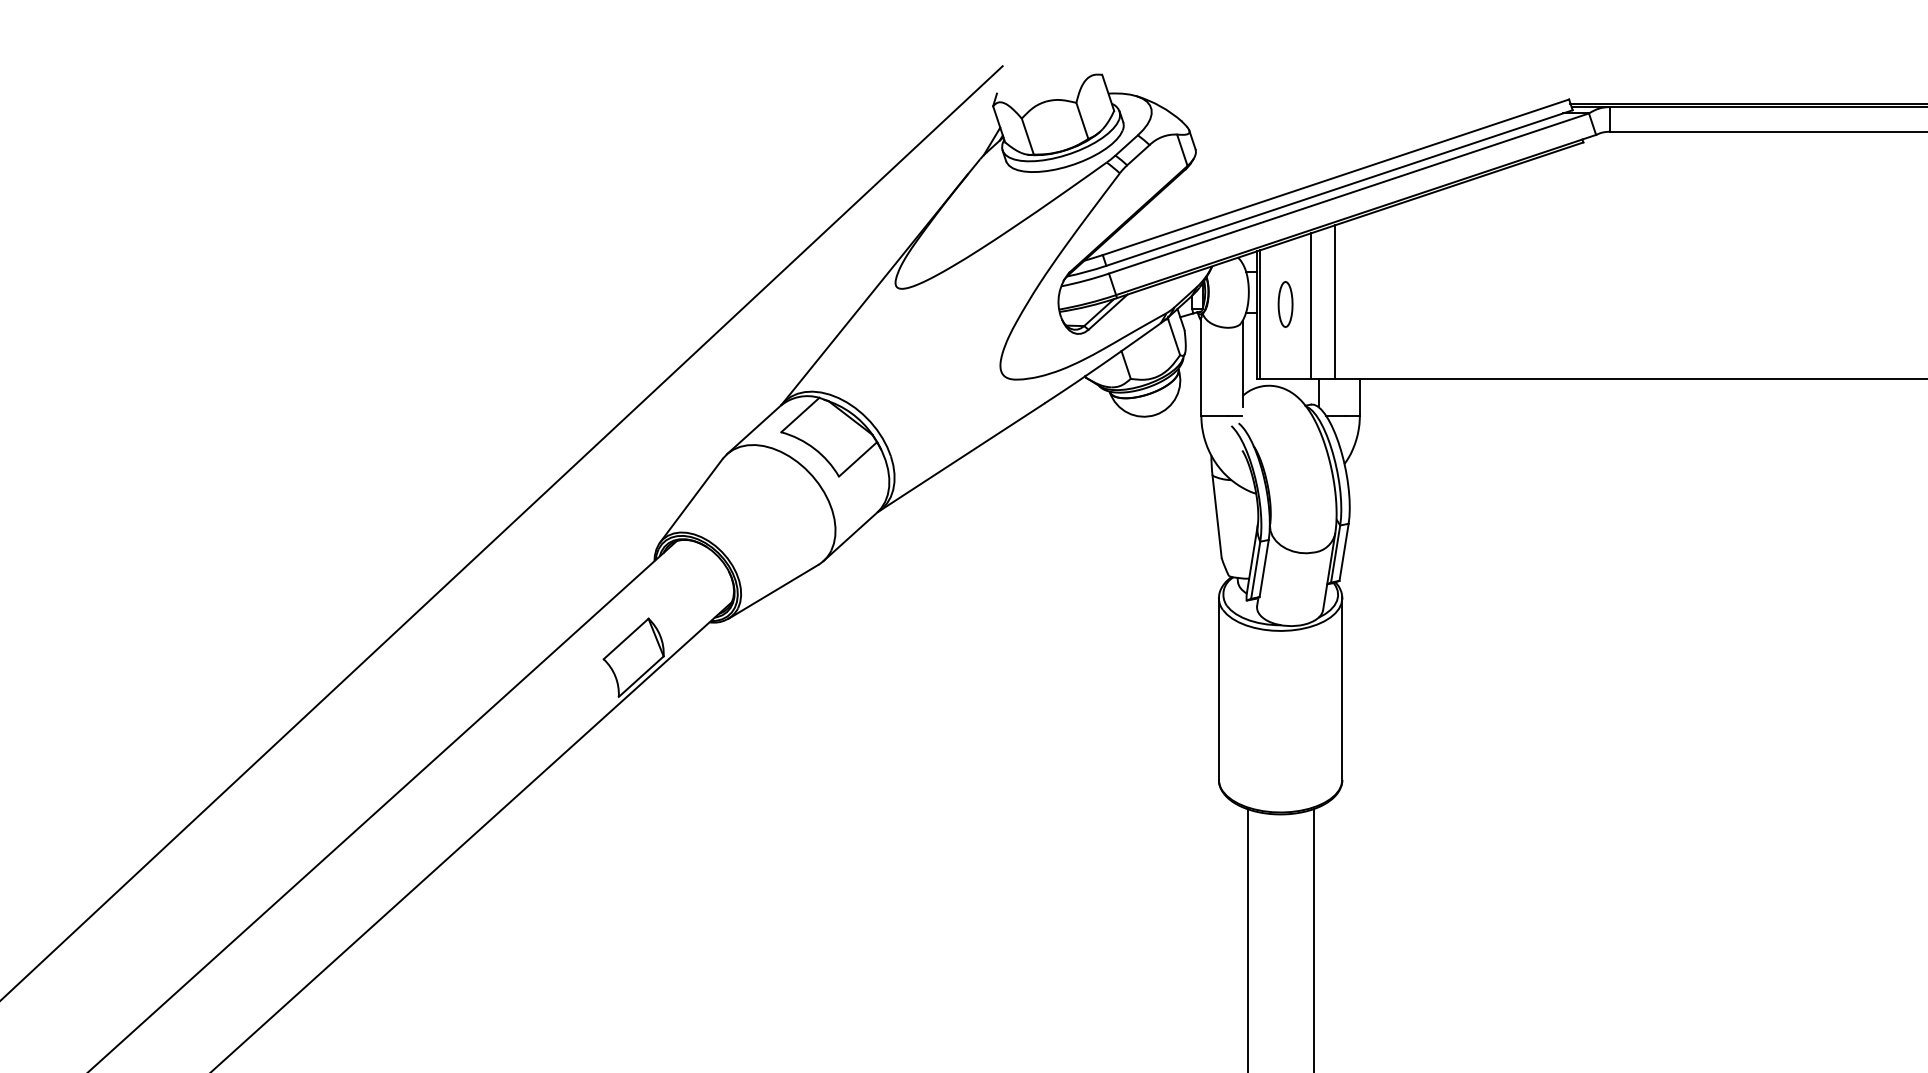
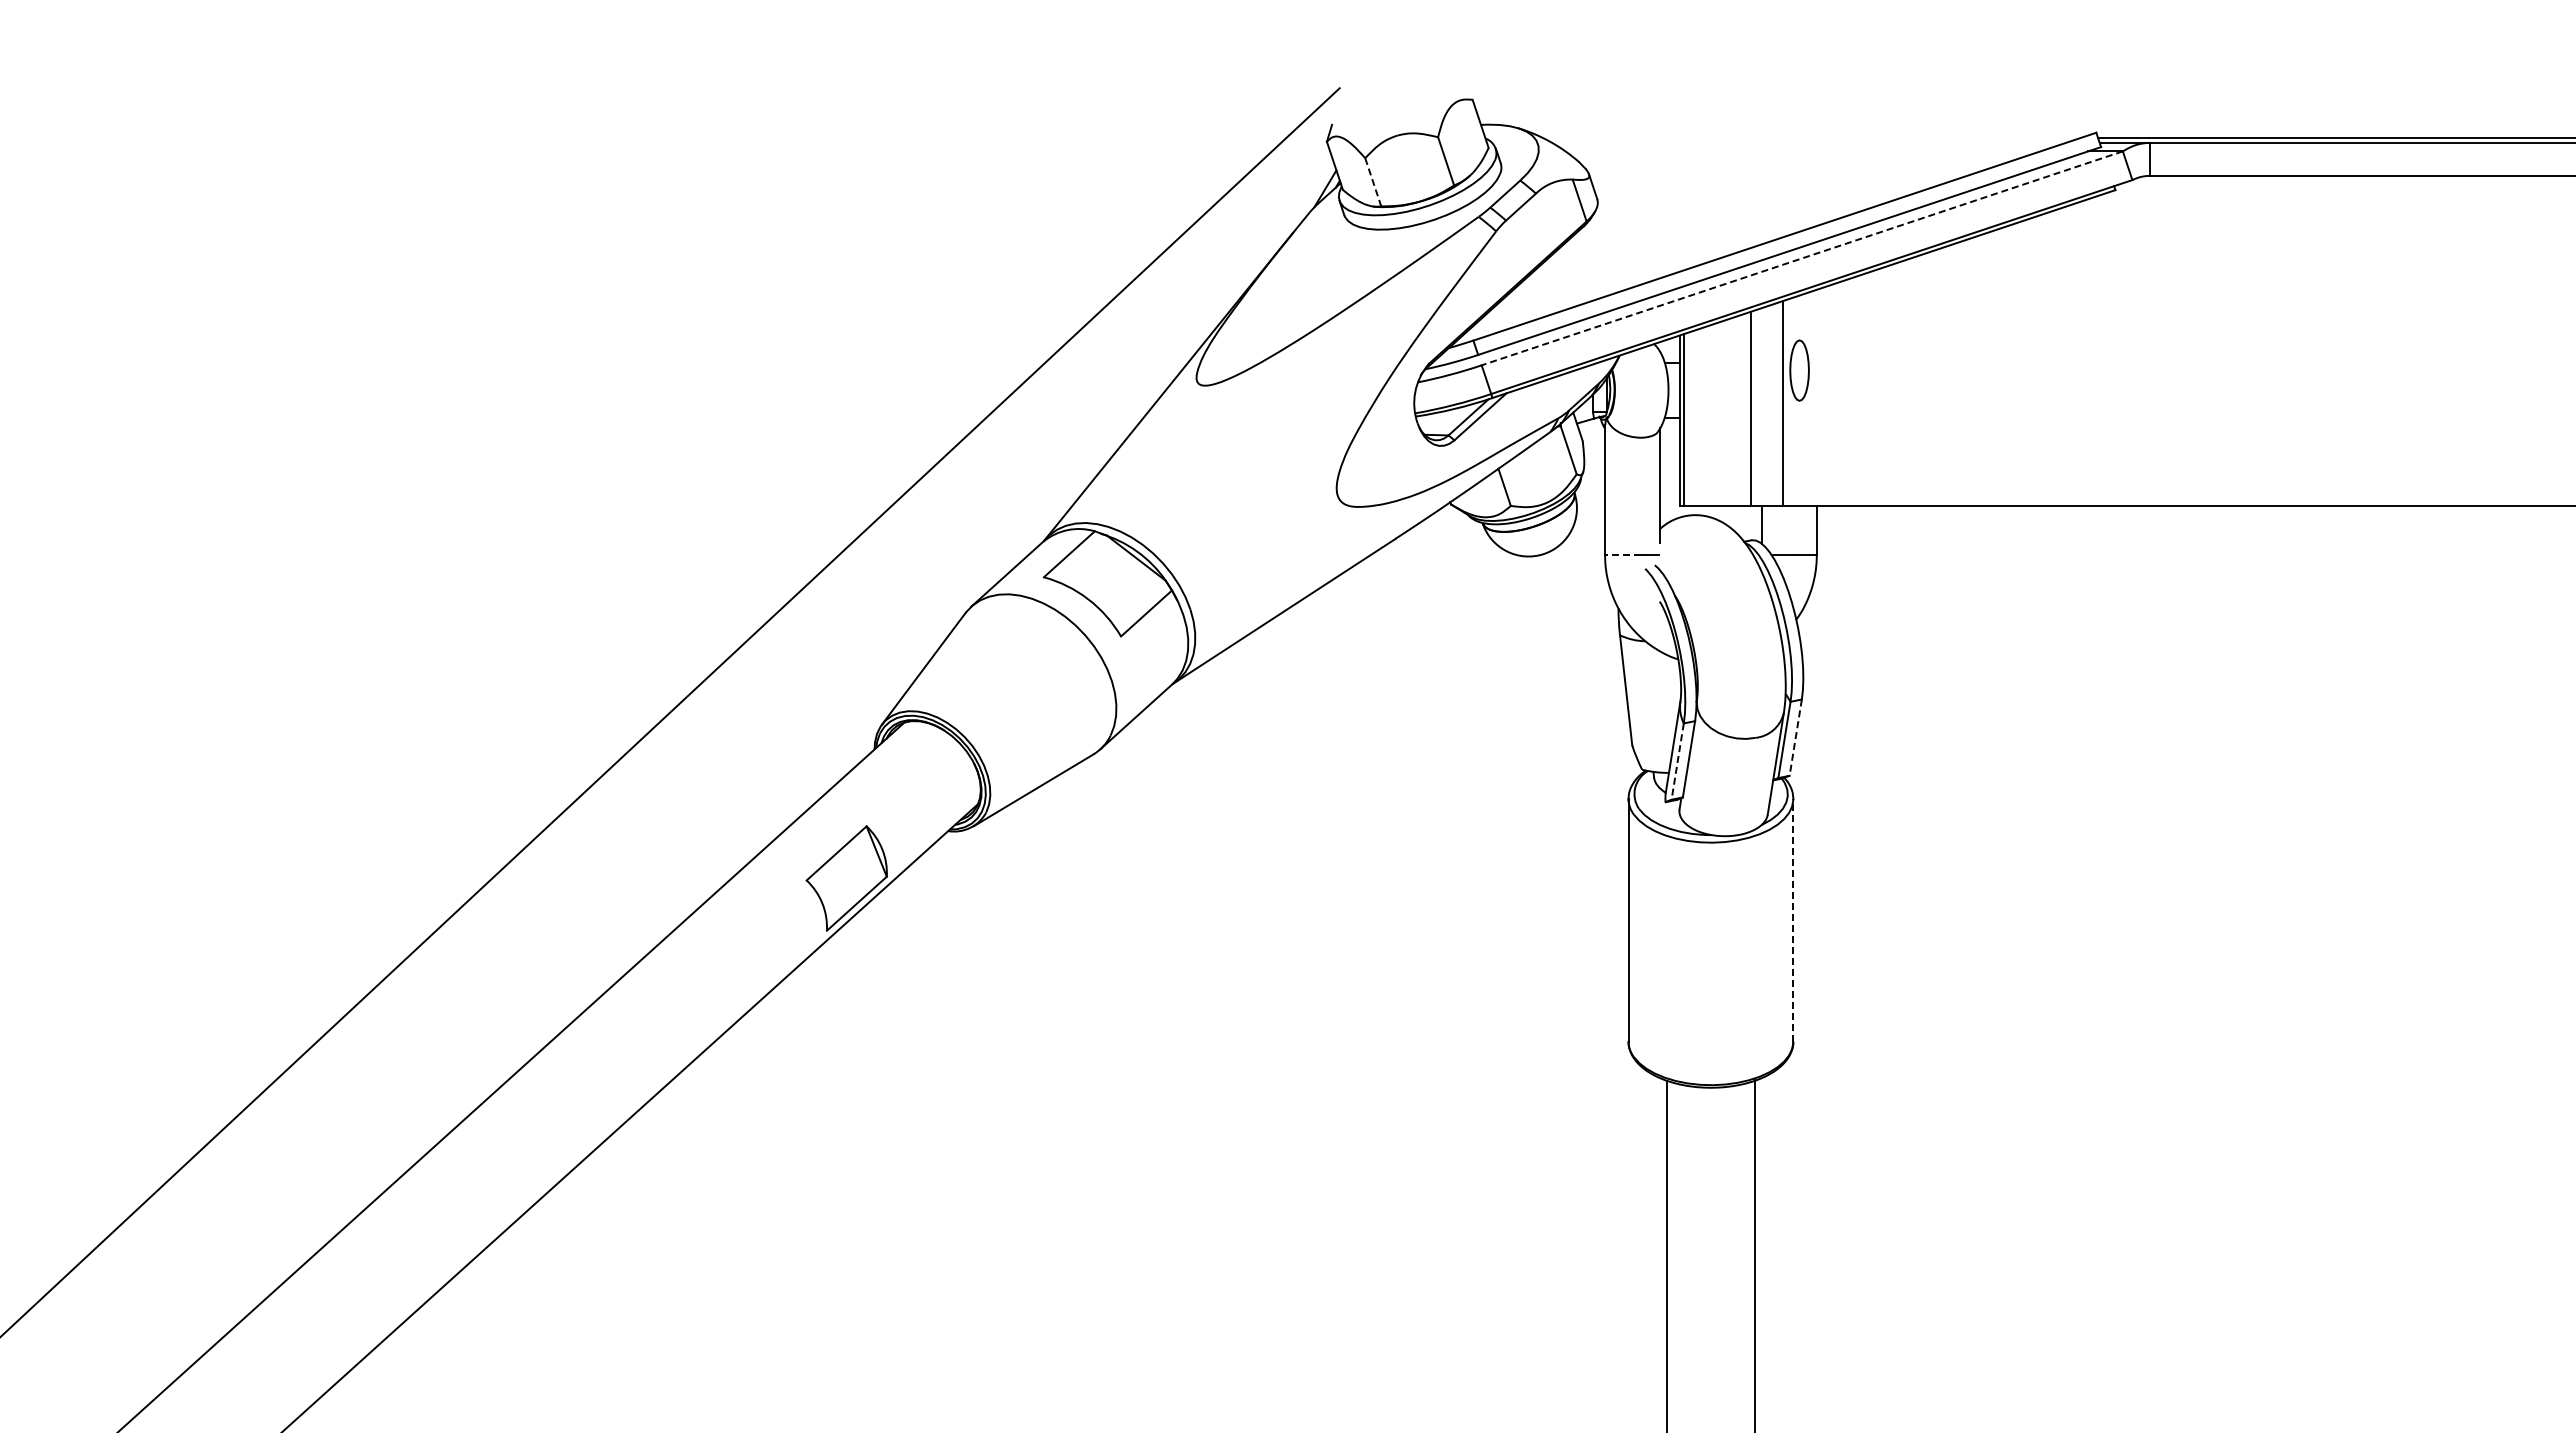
line: (1028, 136) -> (1373, 182), solid -> dashed
line: (1349, 193) -> (1802, 258), solid -> dashed
part: (1285, 304) -> (1799, 370), moved
line: (1215, 415) -> (1623, 554), solid -> dashed
line: (1343, 552) -> (1795, 737), solid -> dashed
line: (1255, 570) -> (1677, 761), solid -> dashed
line: (1342, 688) -> (1793, 919), solid -> dashed

